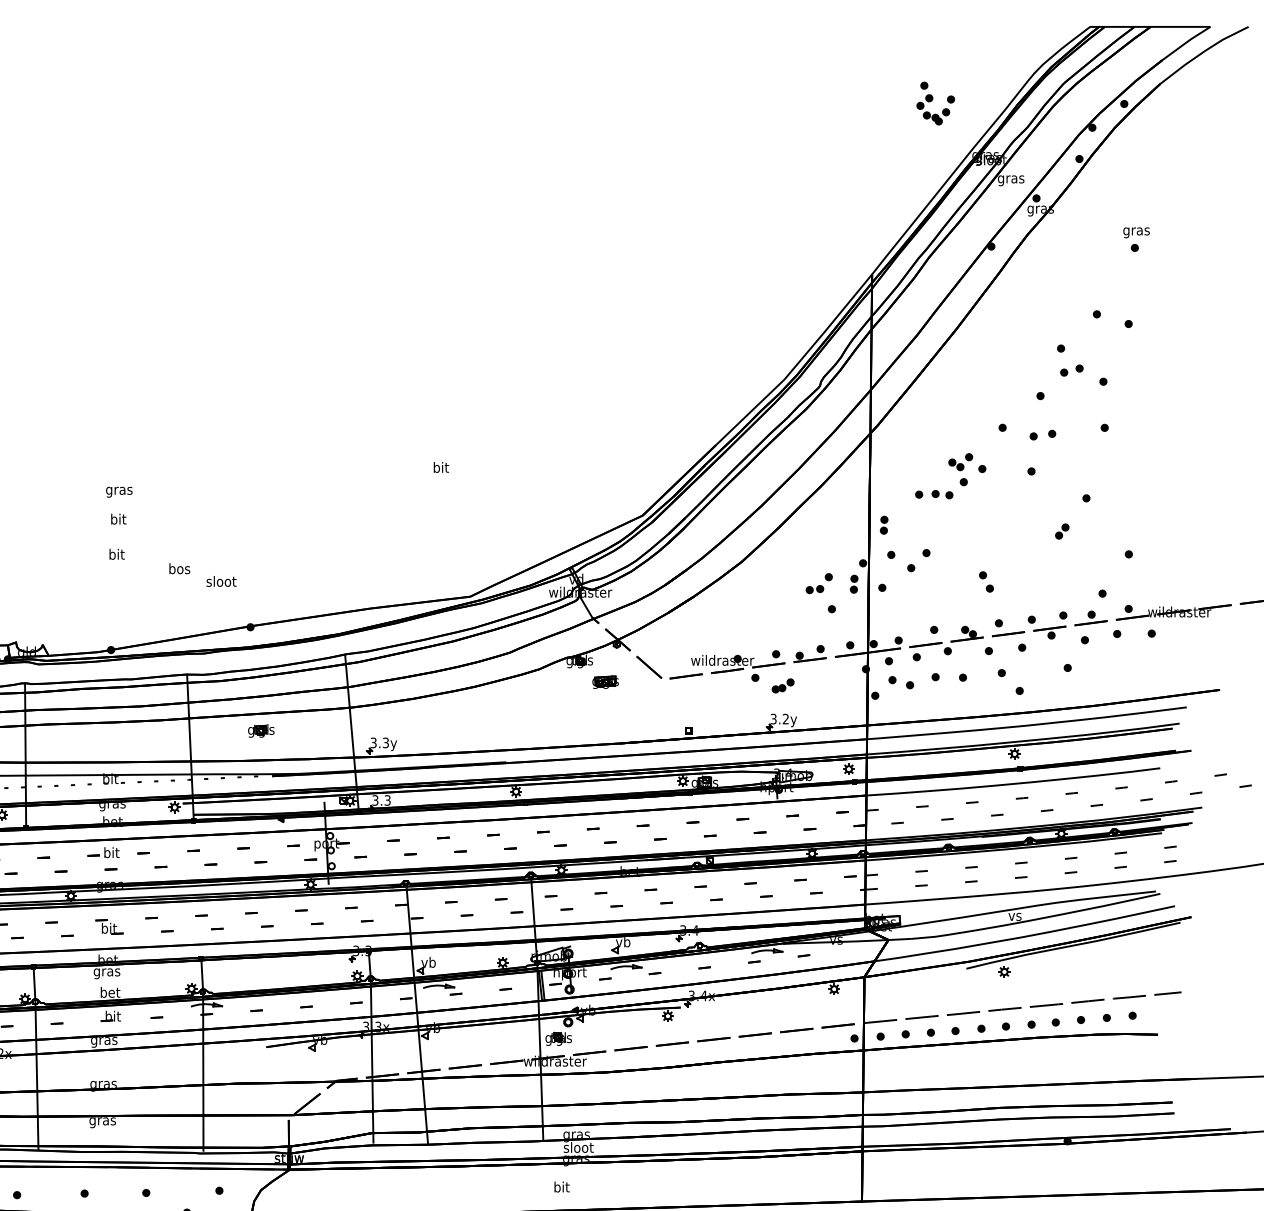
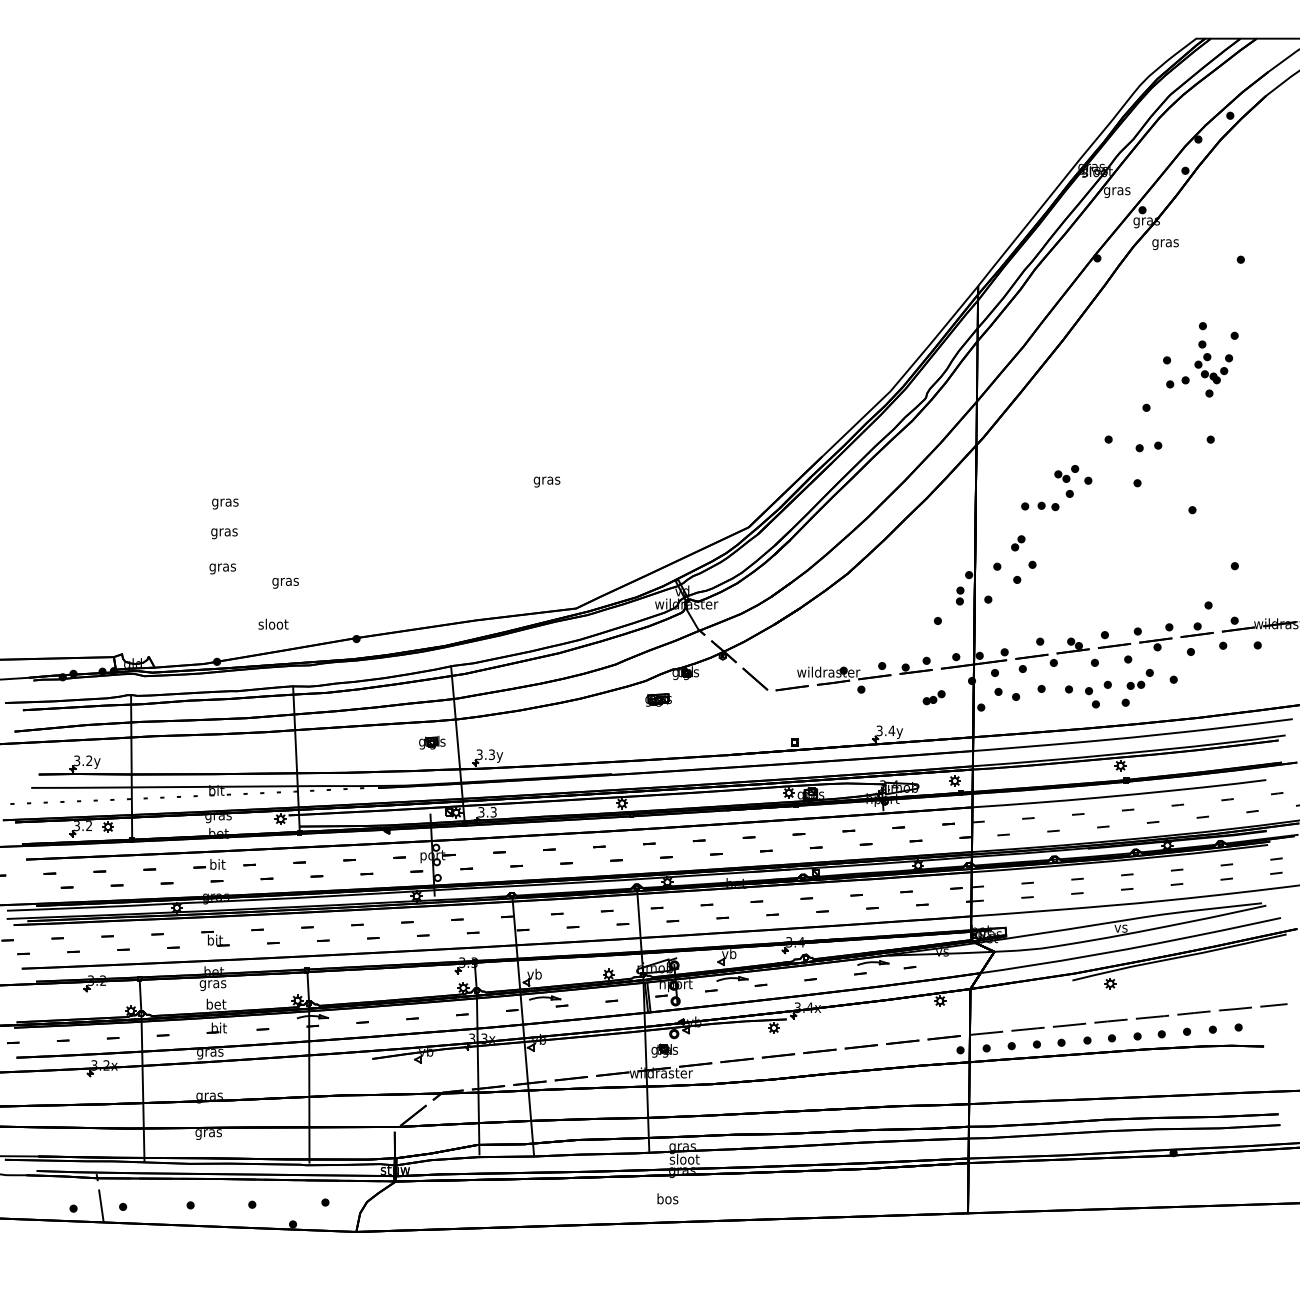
part: (935, 103) -> (1213, 362), moved
text: (1136, 232) -> (1165, 244), moved
text: (440, 468) -> (546, 480), bit -> gras
text: (118, 520) -> (224, 532), bit -> gras
part: (883, 524) -> (989, 536), removed
part: (1062, 531) -> (1018, 543), moved
text: (116, 555) -> (222, 567), bit -> gras
text: (179, 569) -> (285, 581), bos -> gras
text: (221, 580) -> (273, 623), moved
part: (986, 581) -> (1092, 697), moved
part: (818, 583) -> (1139, 679), moved
part: (605, 681) -> (658, 699), moved
part: (782, 685) -> (933, 697), moved
text: (785, 718) -> (891, 730), 3.2y -> 3.4y
part: (261, 730) -> (432, 742), moved
text: (561, 1186) -> (667, 1198), bit -> bos

